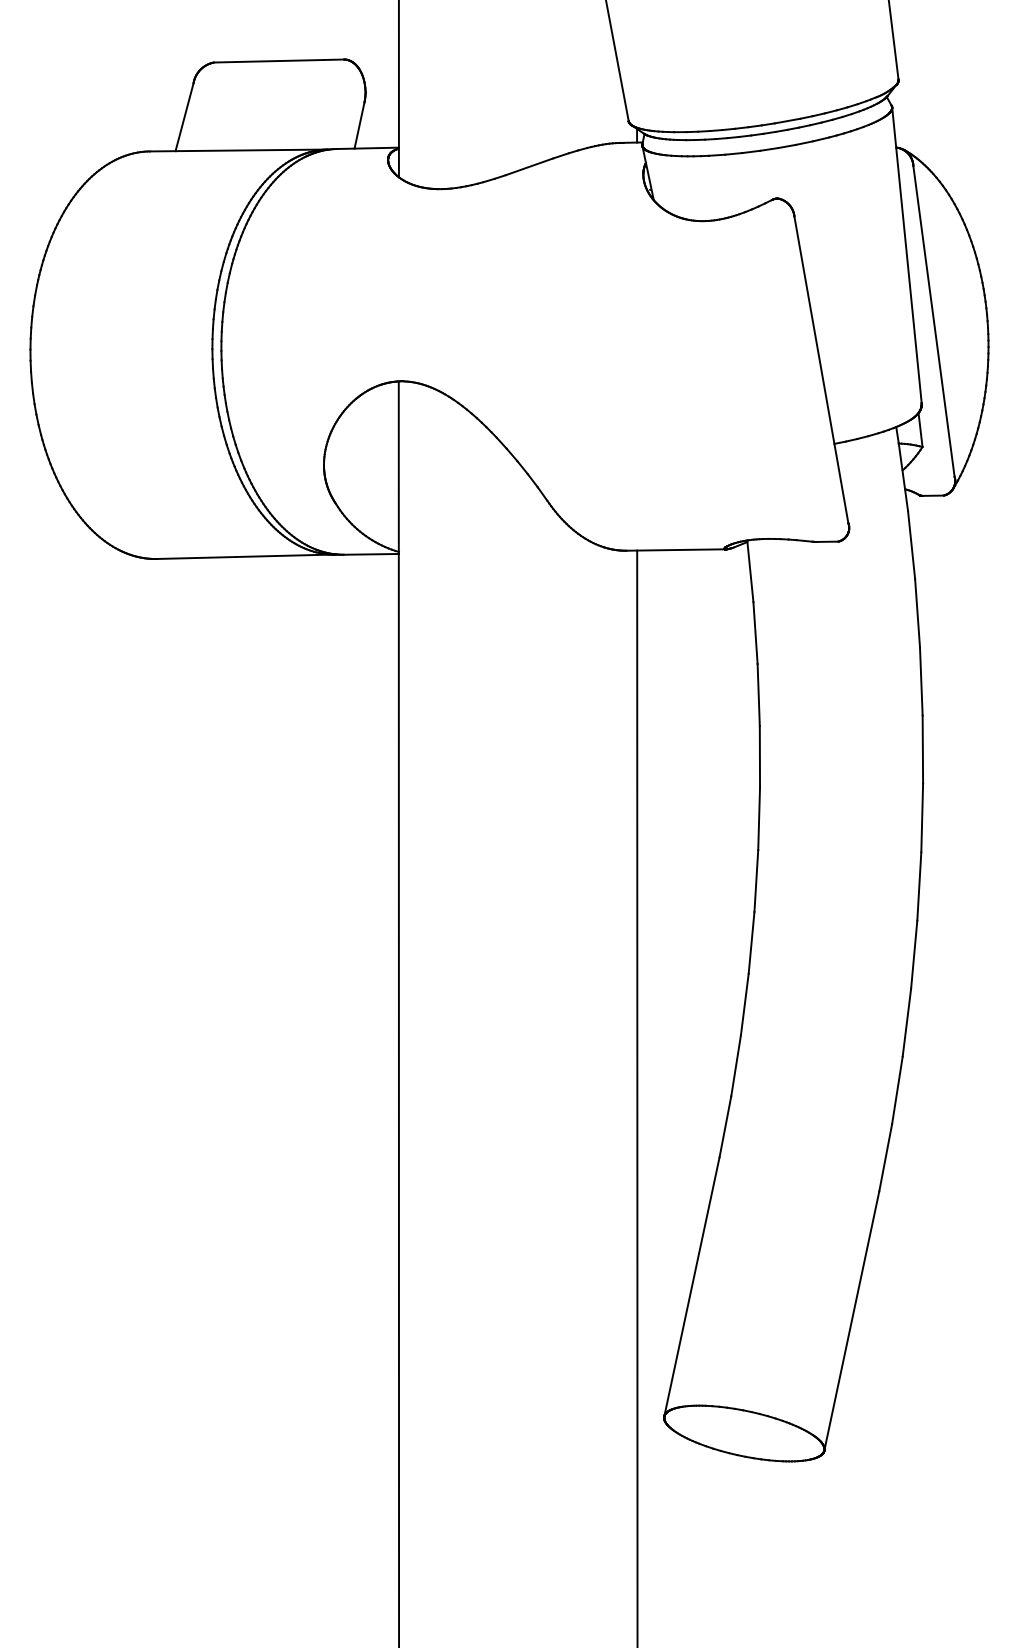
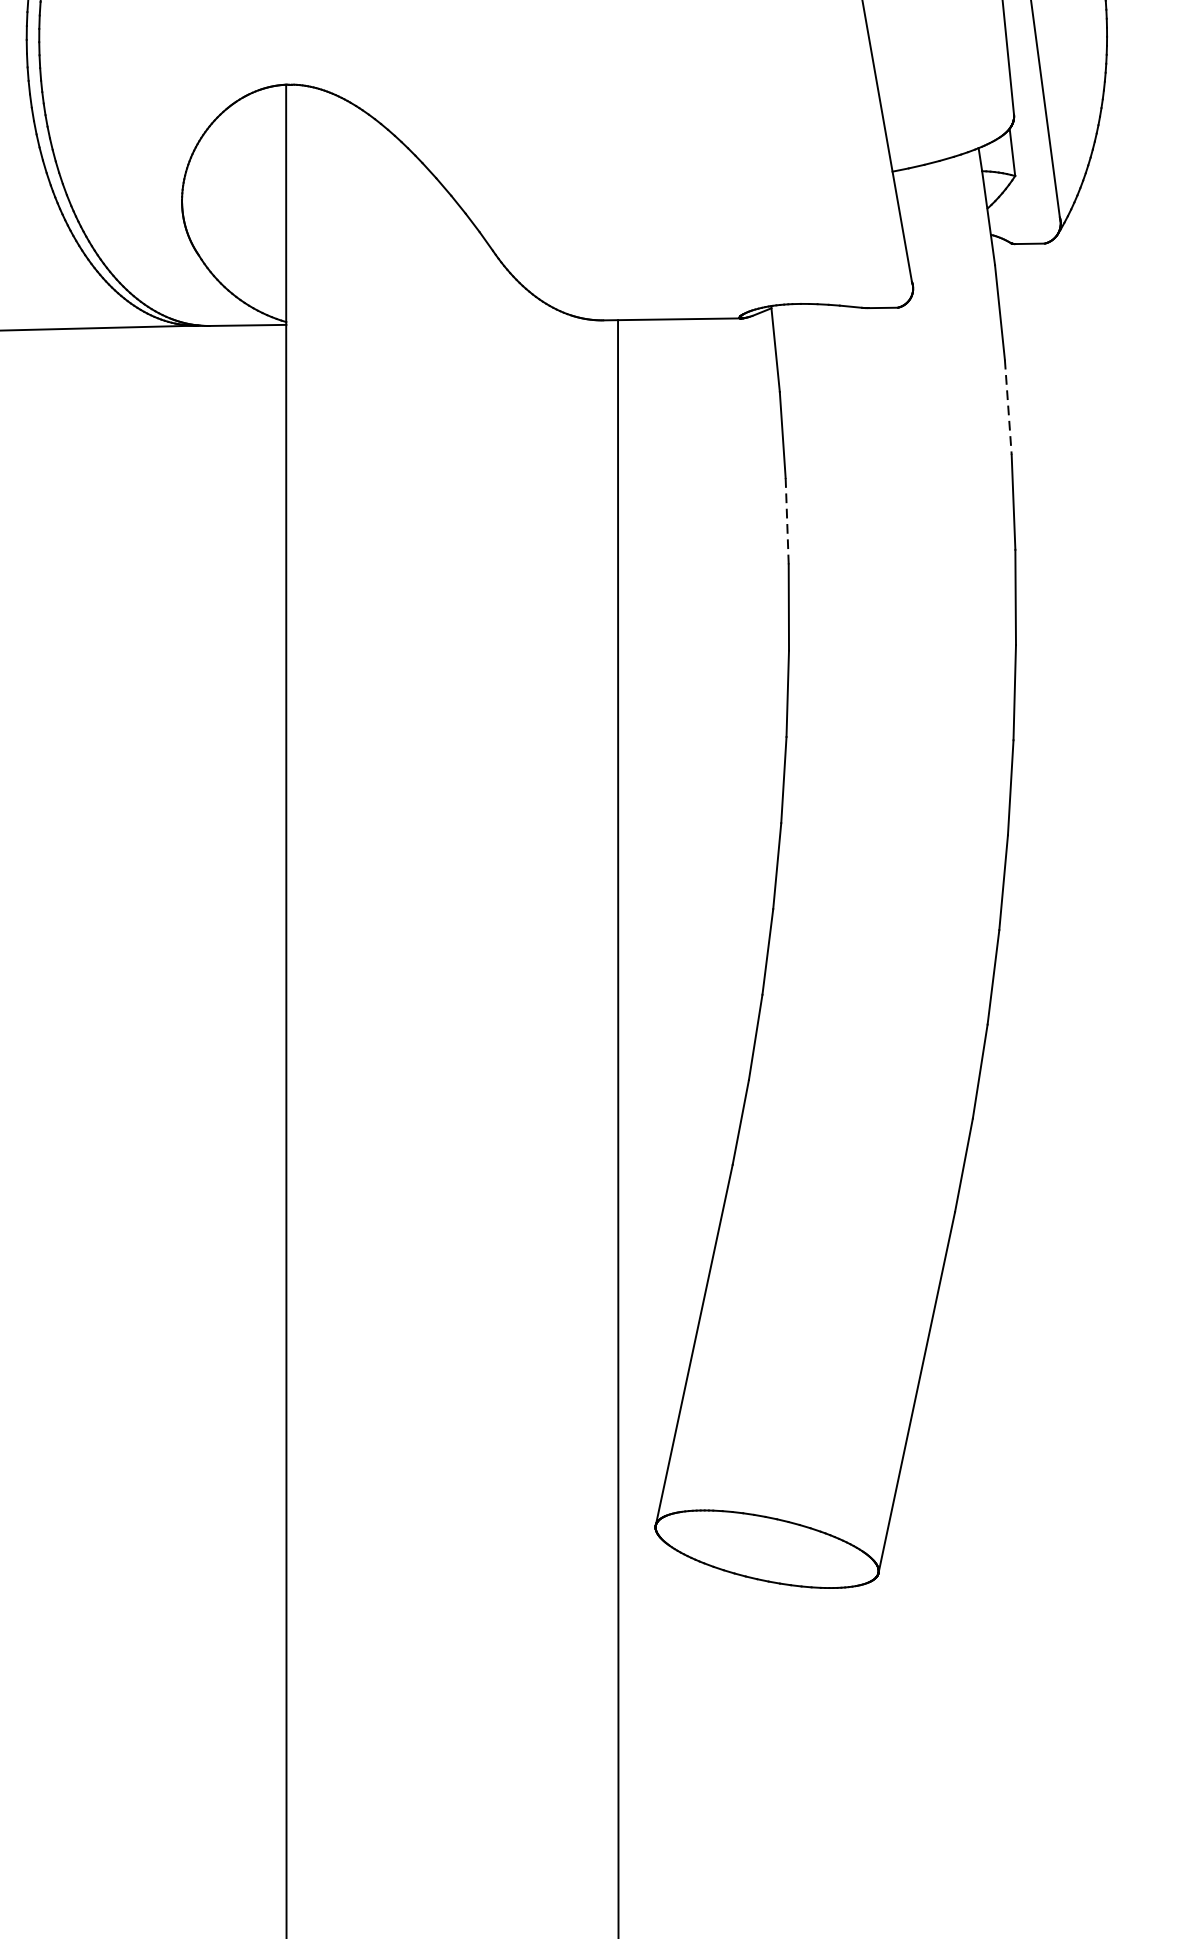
line: (917, 613) -> (1008, 407), solid -> dashed
line: (758, 694) -> (786, 520), solid -> dashed

